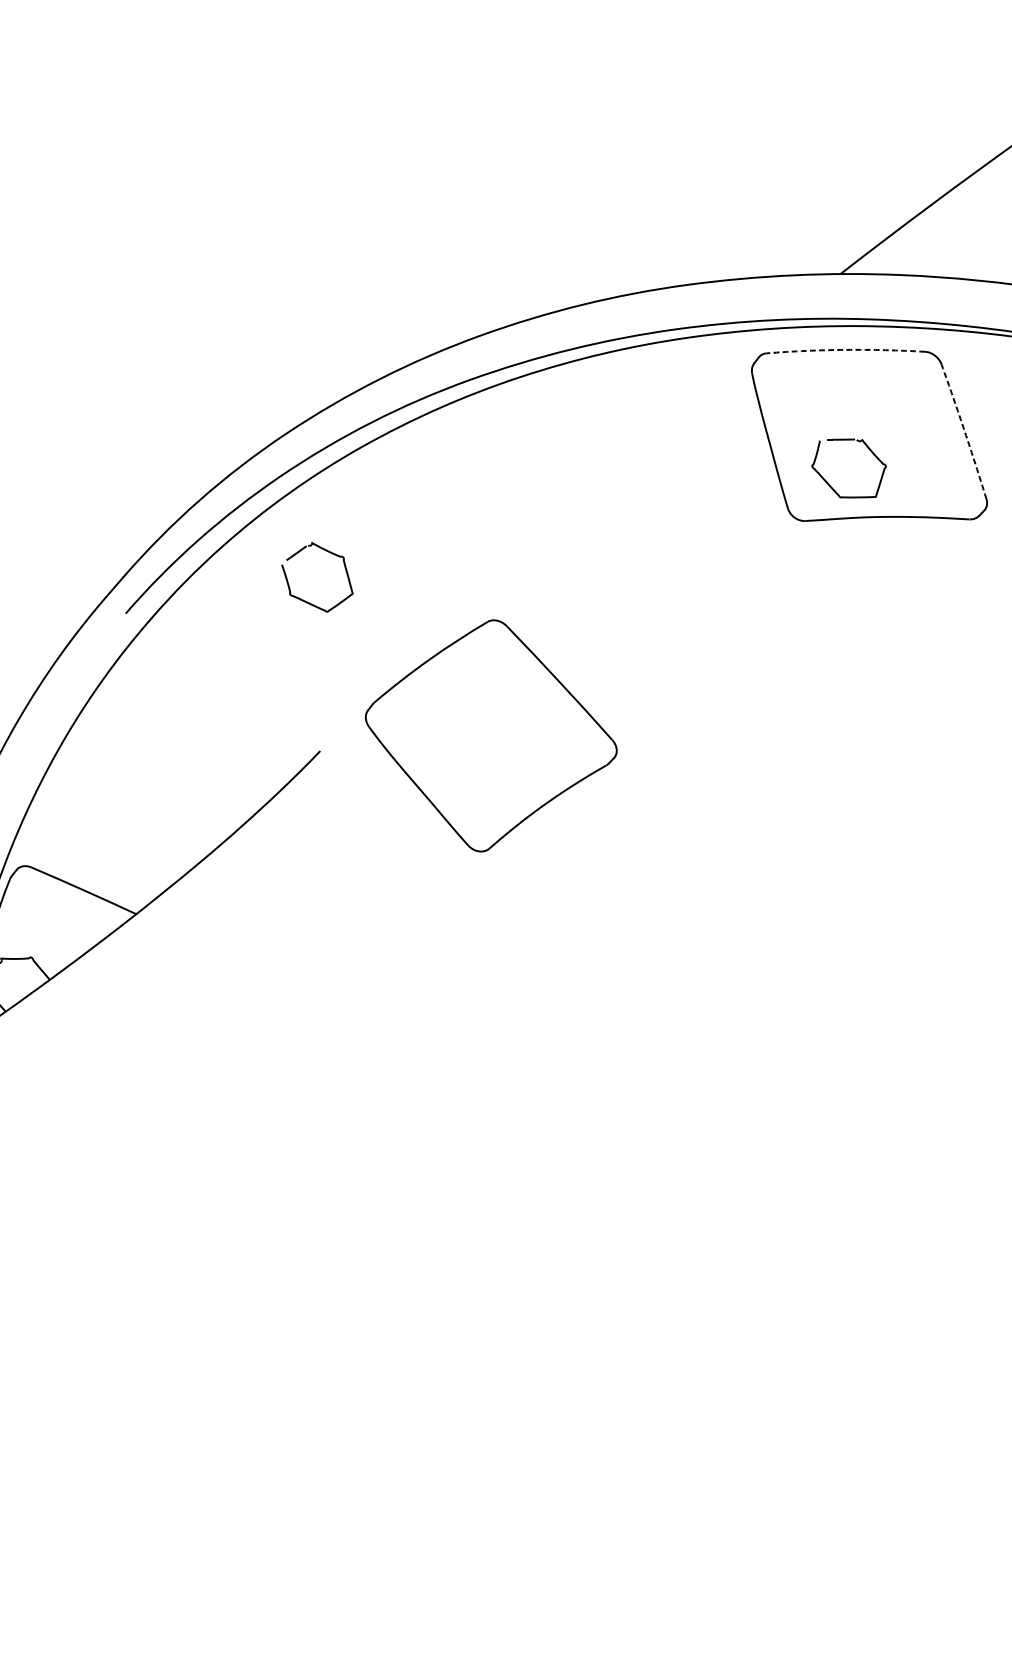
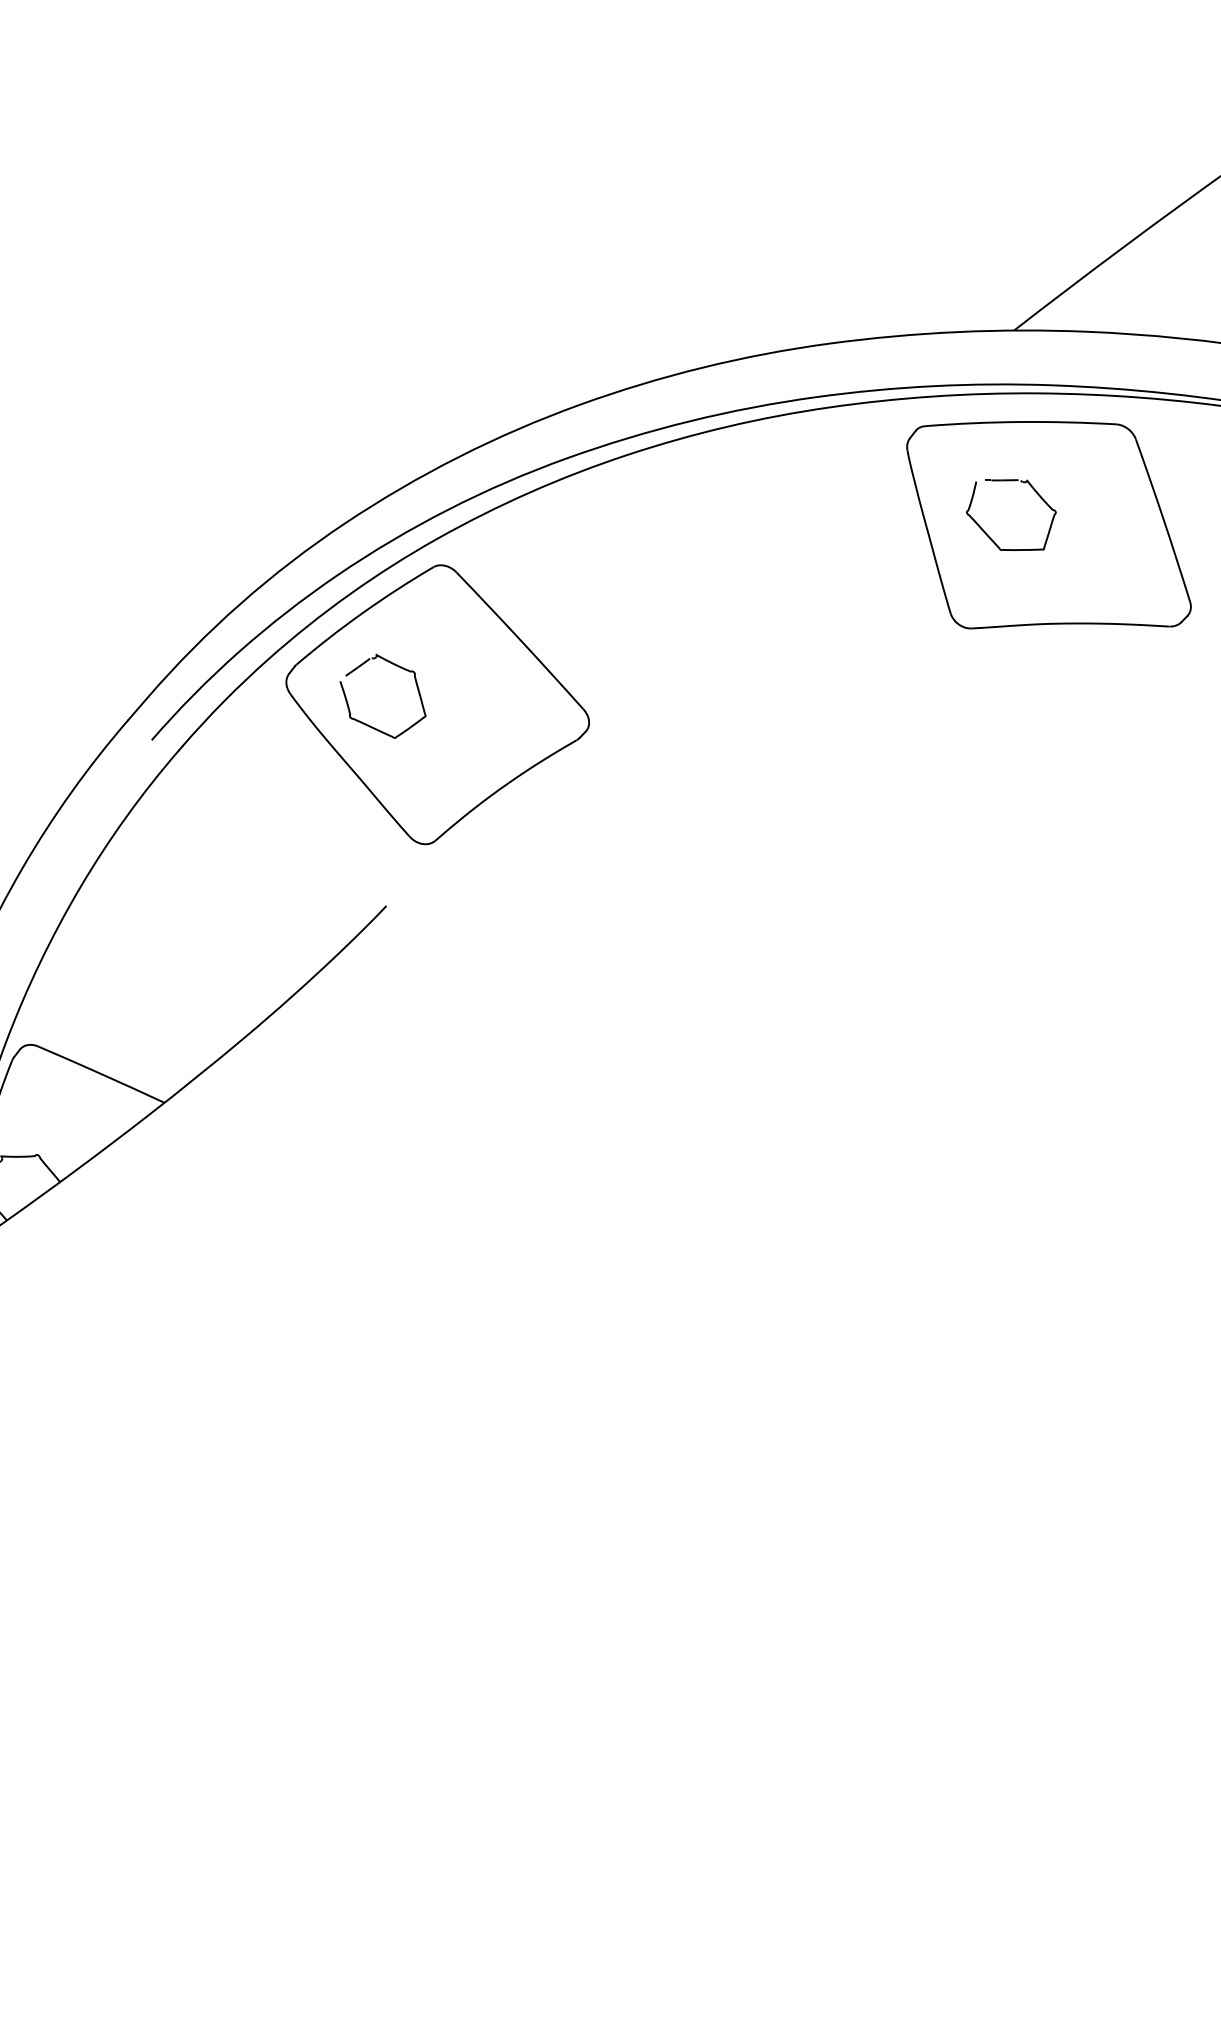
line: (845, 350) -> (1020, 422), dashed -> solid
line: (964, 431) -> (1163, 520), dashed -> solid
part: (830, 484) -> (988, 534), moved
part: (491, 735) -> (437, 704), moved

